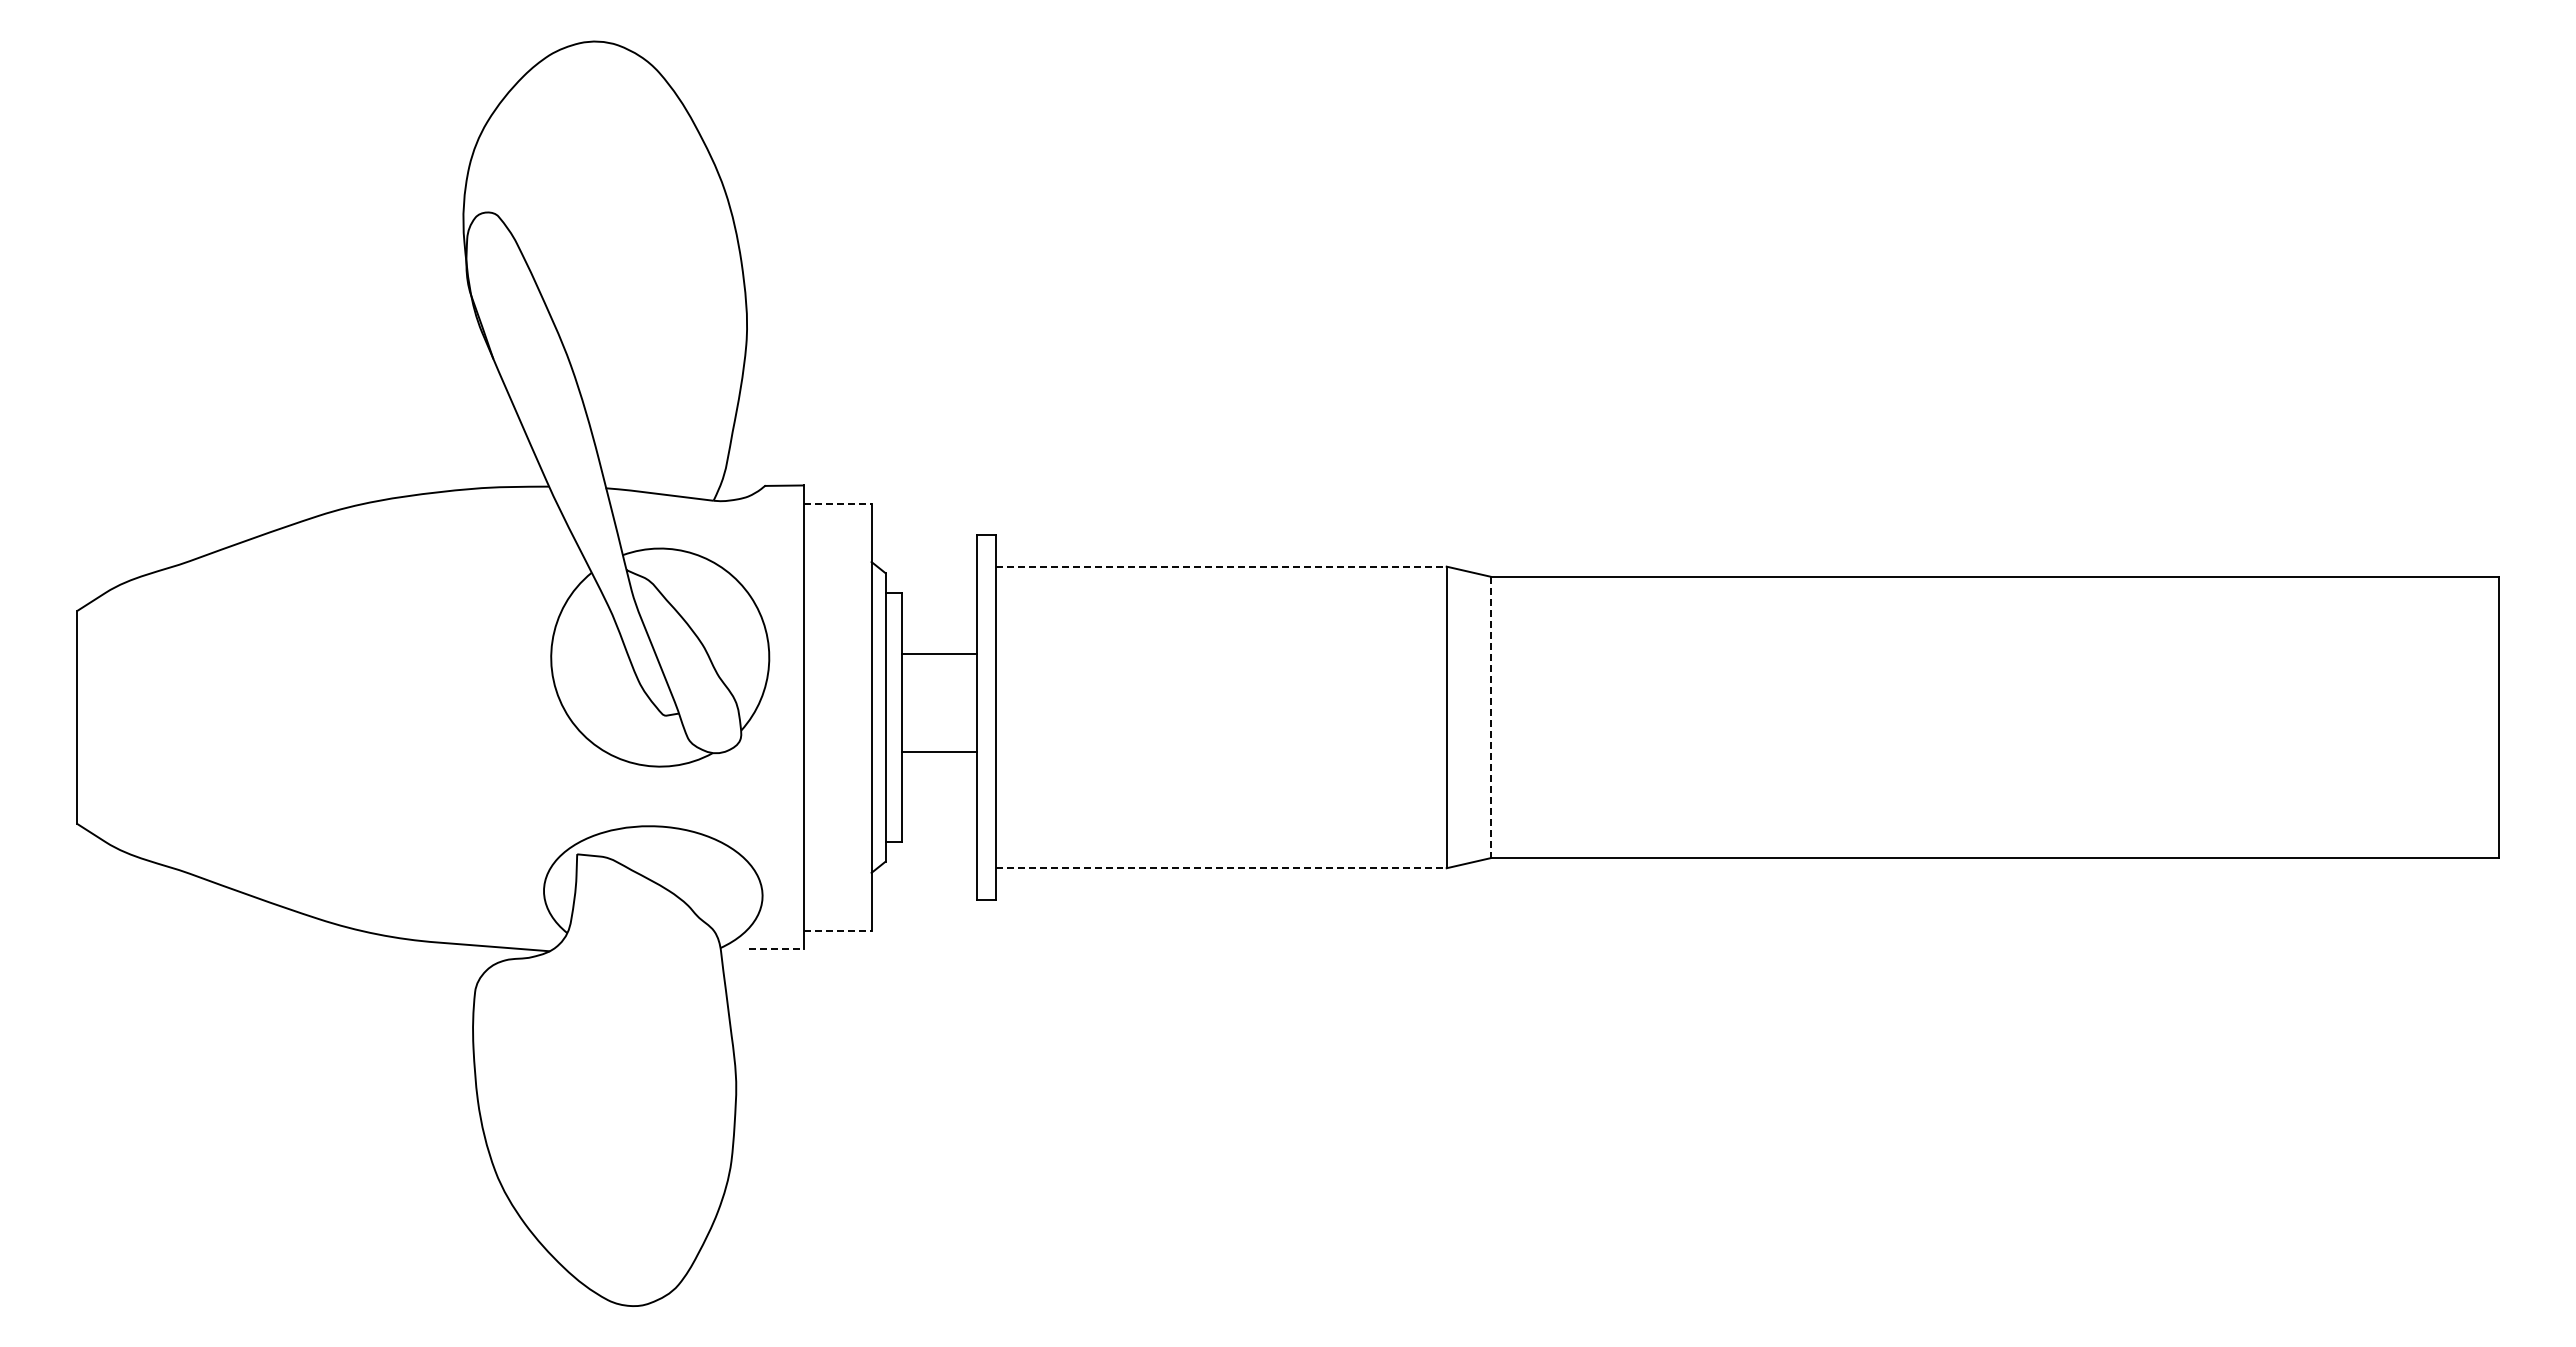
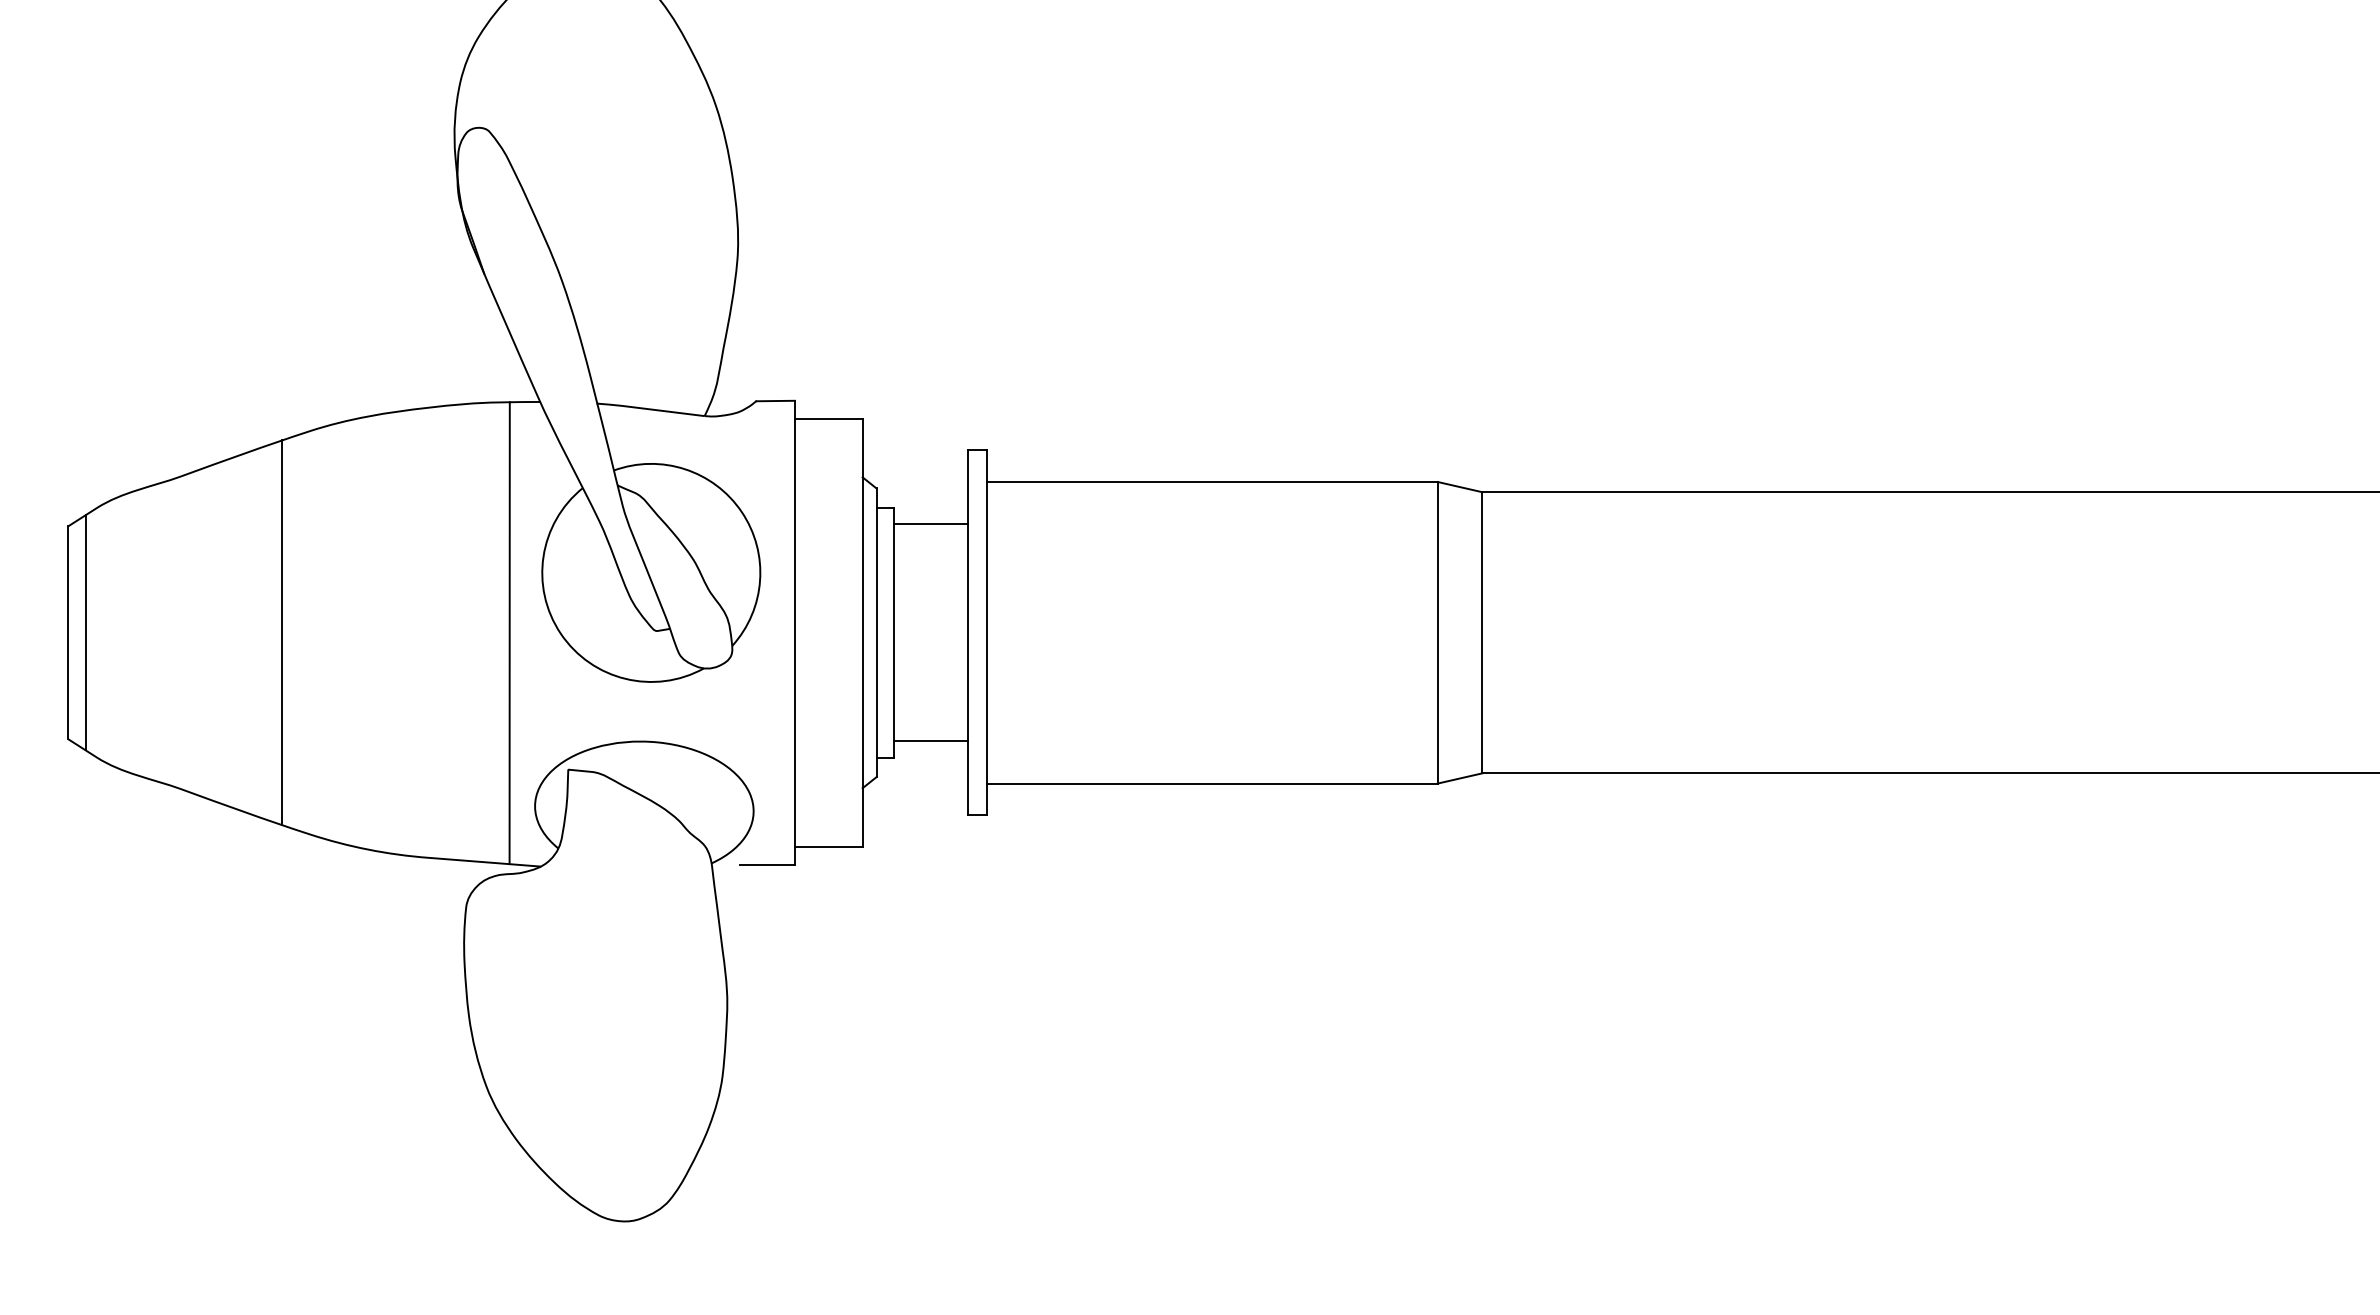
line: (837, 503) -> (828, 418), dashed -> solid
line: (1222, 566) -> (1213, 481), dashed -> solid
line: (939, 654) -> (930, 524), moved
line: (94, 717) -> (85, 632), added
line: (291, 717) -> (282, 632), added
line: (518, 717) -> (509, 632), added
line: (1491, 717) -> (1482, 632), dashed -> solid
line: (939, 751) -> (930, 740), moved
line: (1222, 868) -> (1213, 783), dashed -> solid
line: (837, 931) -> (828, 846), dashed -> solid
line: (776, 949) -> (767, 864), dashed -> solid

